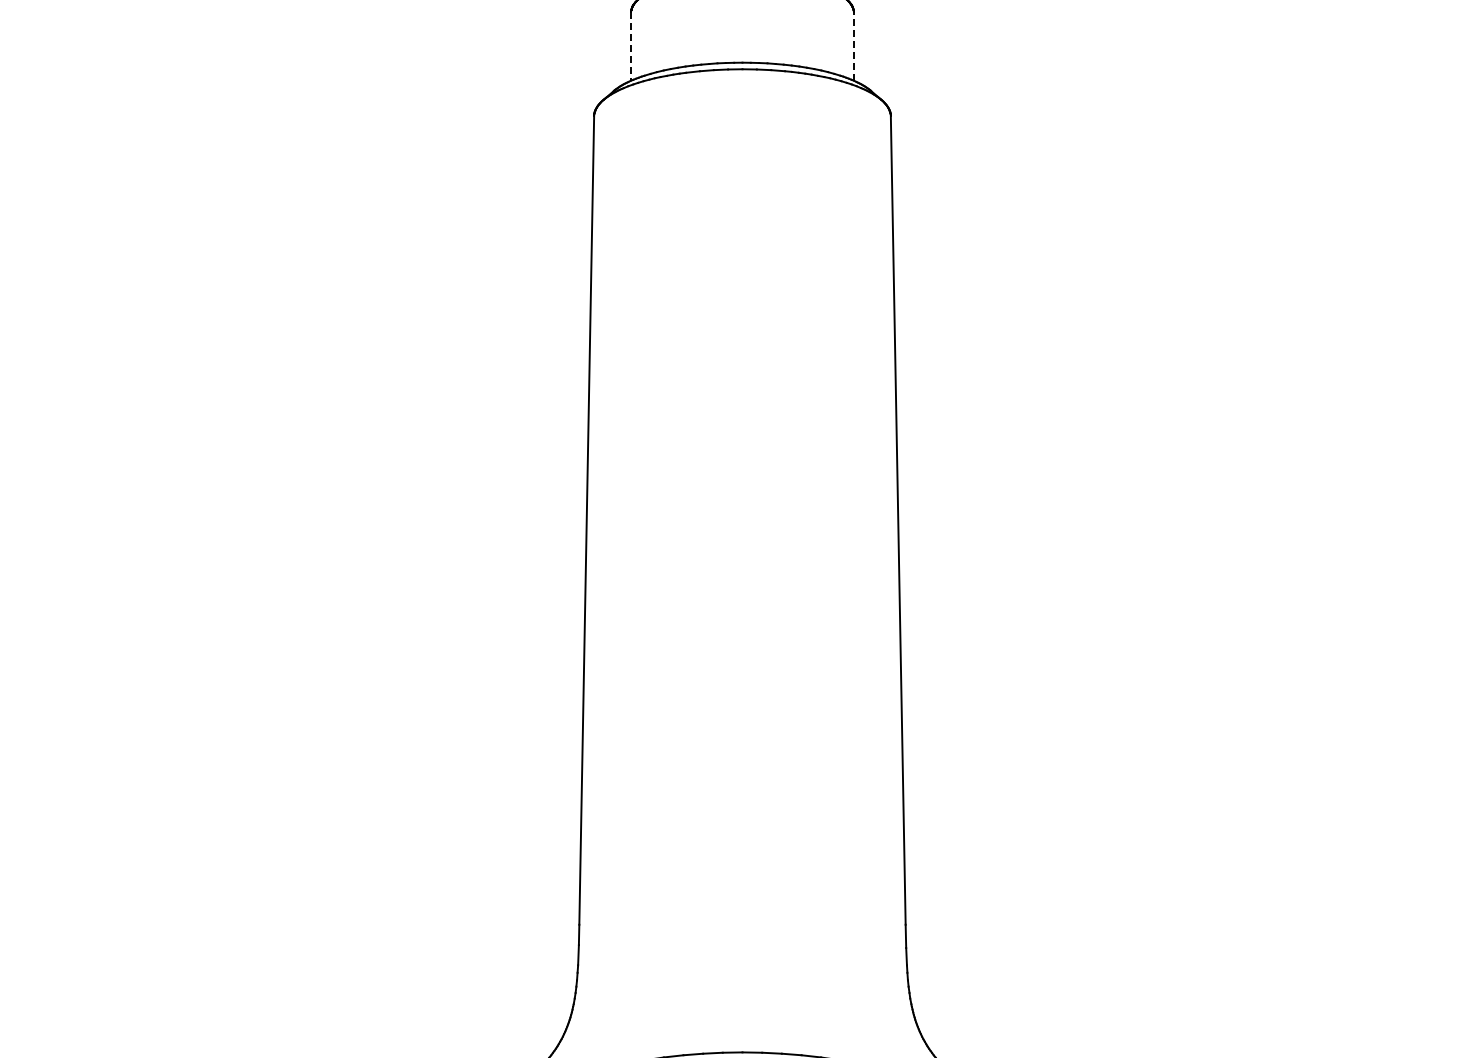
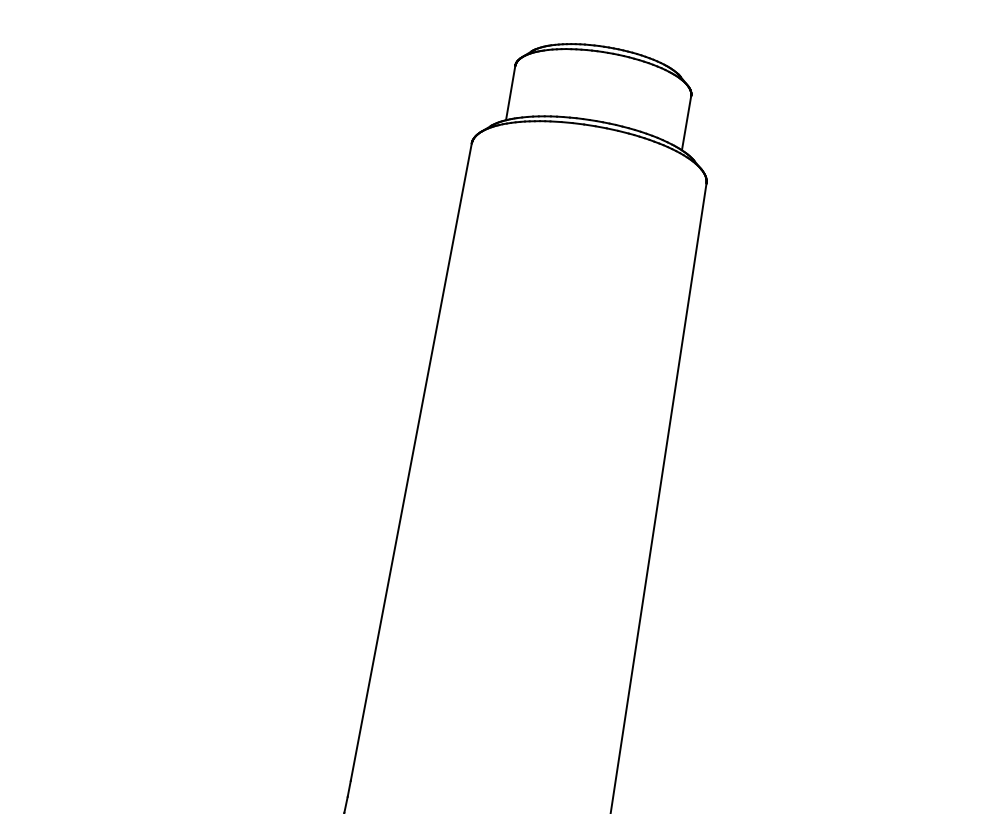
line: (853, 45) -> (686, 122), dashed -> solid
line: (631, 46) -> (510, 93), dashed -> solid

